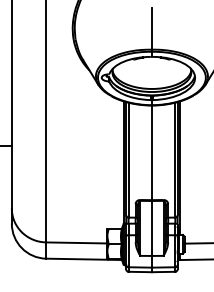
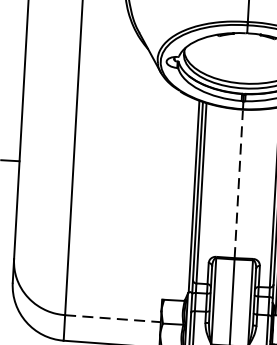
line: (151, 153) -> (238, 184), solid -> dashed
line: (76, 242) -> (112, 317), solid -> dashed

